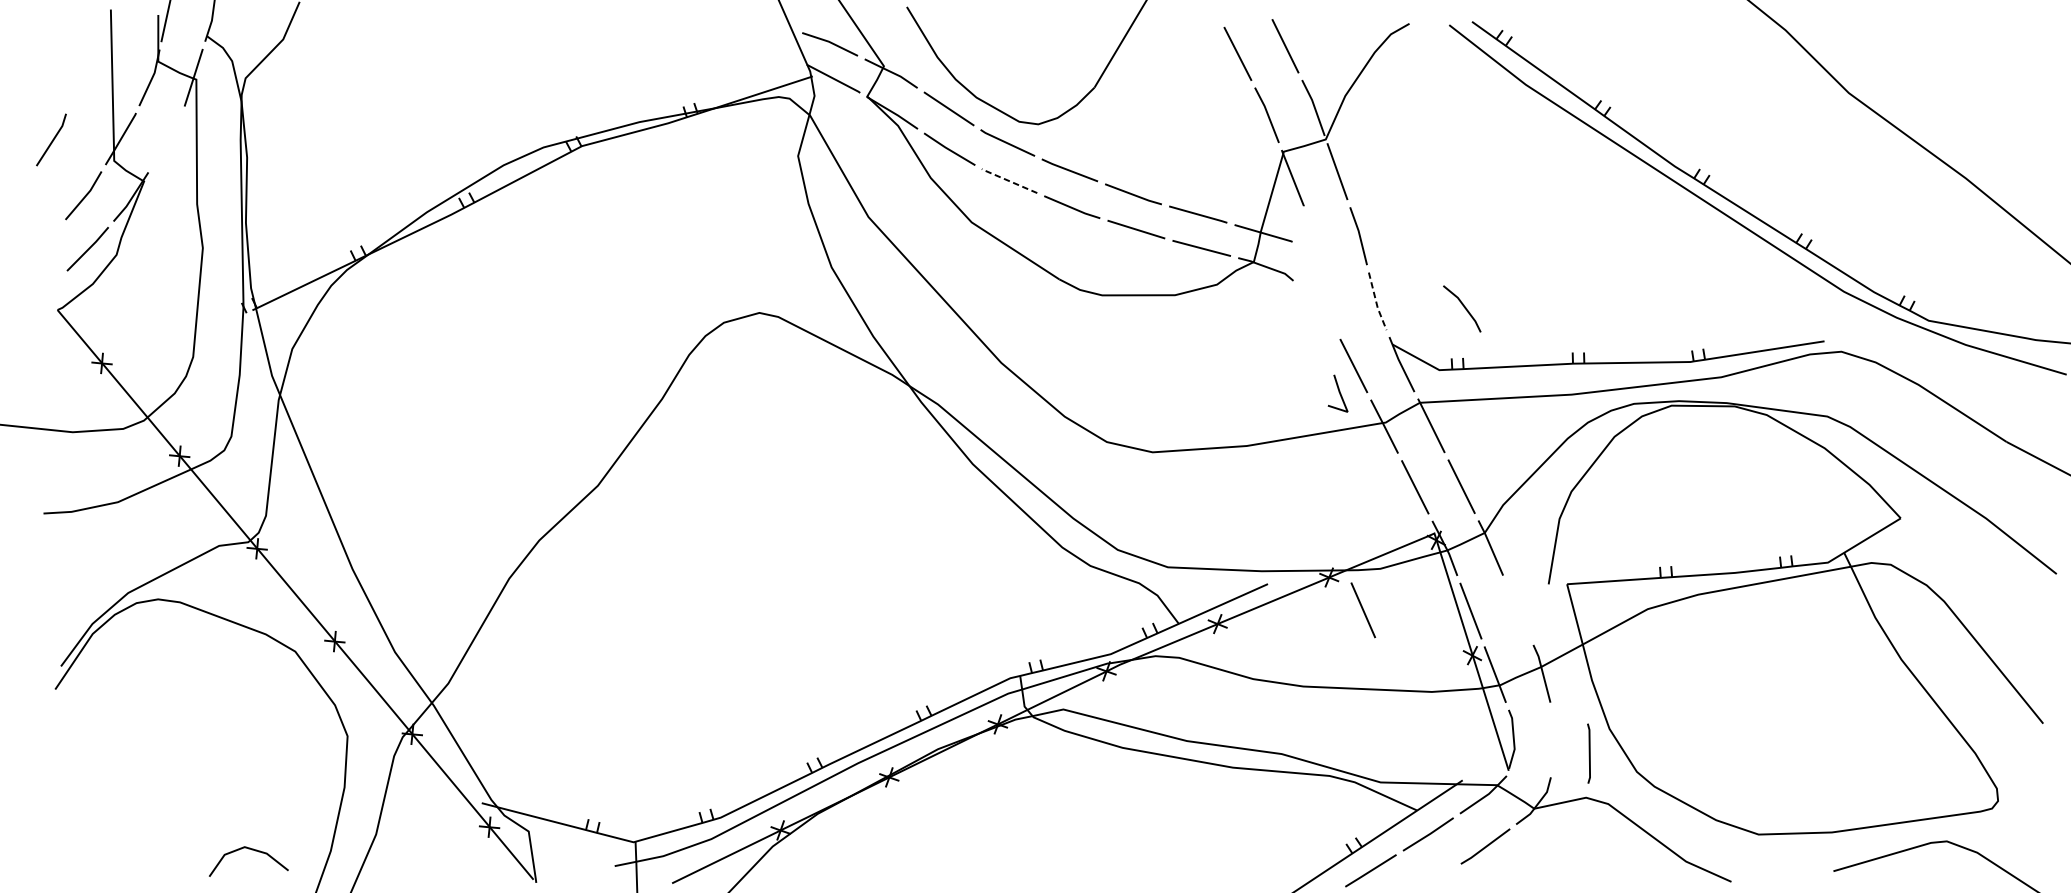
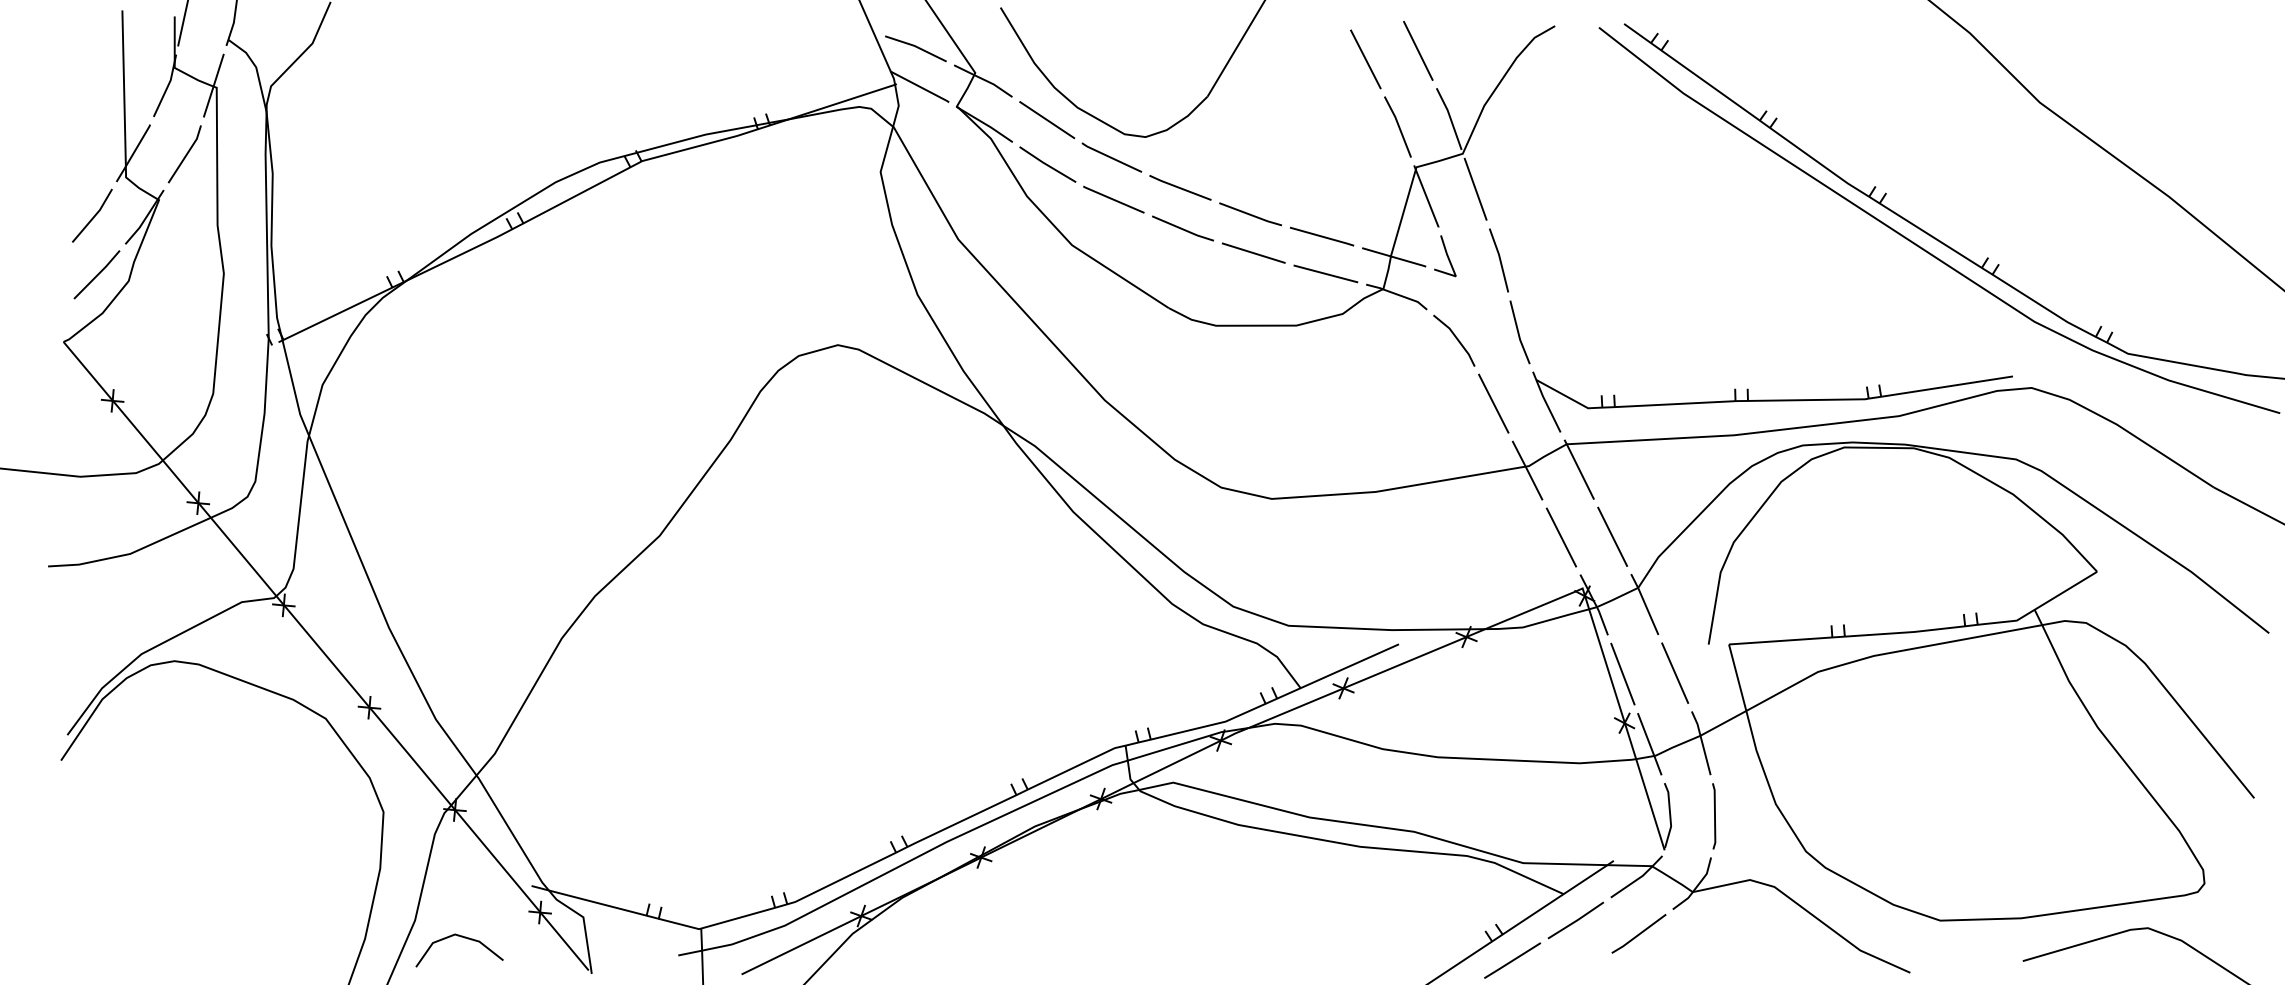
line: (52, 140) -> (185, 154), moved
line: (1008, 180) -> (1112, 199), dashed -> solid
line: (1376, 303) -> (1518, 334), dashed -> solid
line: (1463, 306) -> (1455, 338), moved
line: (1339, 393) -> (1446, 256), moved
line: (1363, 609) -> (1675, 672), moved
line: (1589, 753) -> (1714, 816), moved
line: (253, 850) -> (464, 938), moved

